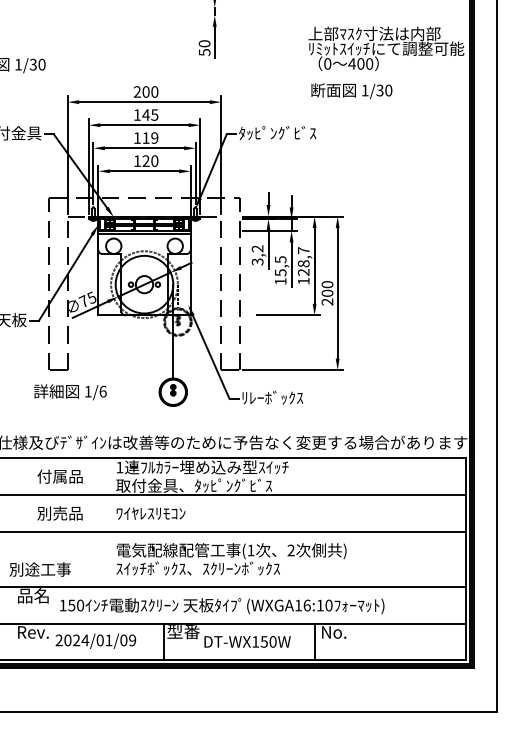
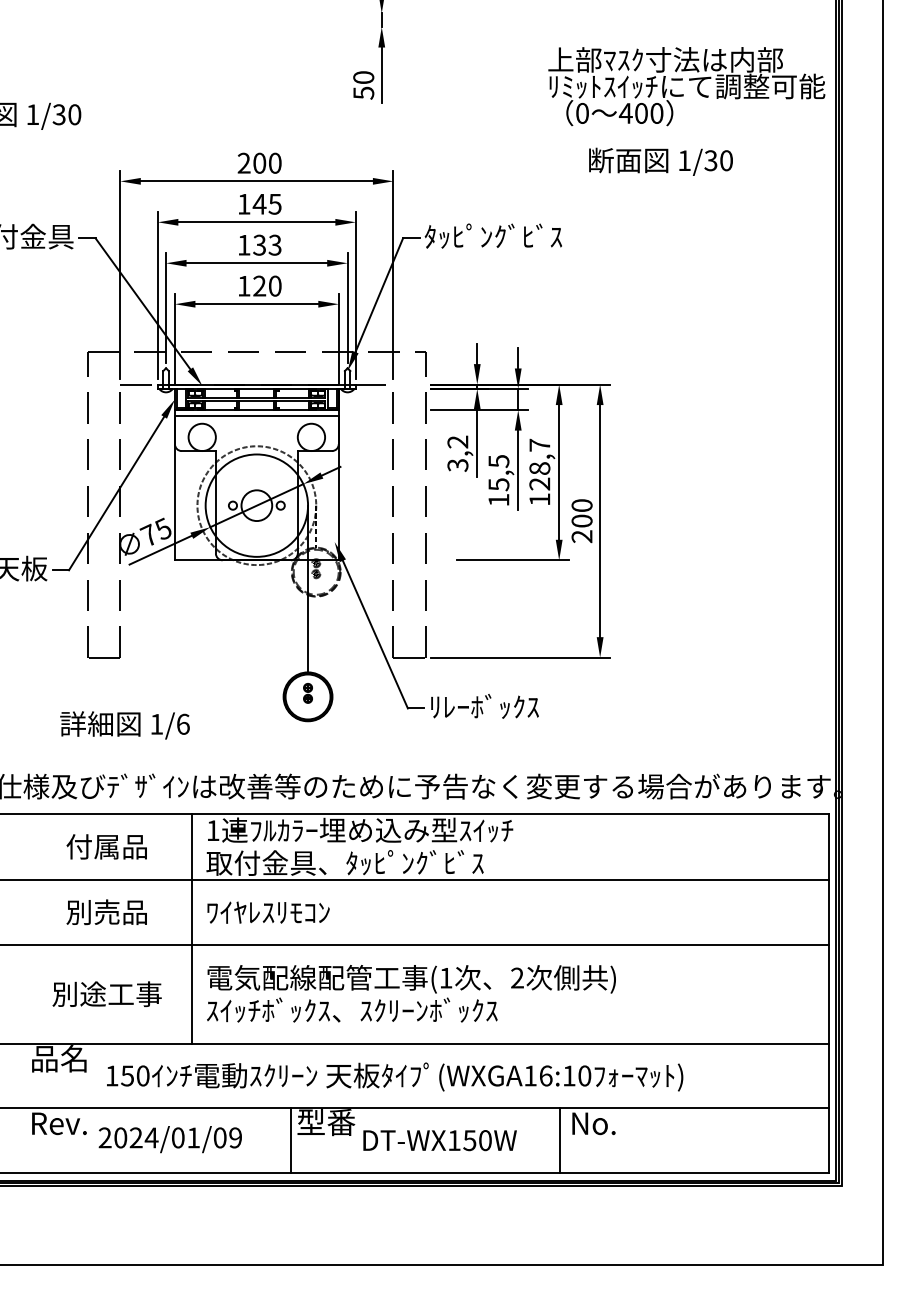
text: (351, 91) -> (660, 162), moved
text: (150, 137) -> (267, 244), 119 -> 133
text: (69, 392) -> (123, 725), moved
line: (107, 522) -> (191, 928), added
text: (39, 569) -> (105, 994), moved

